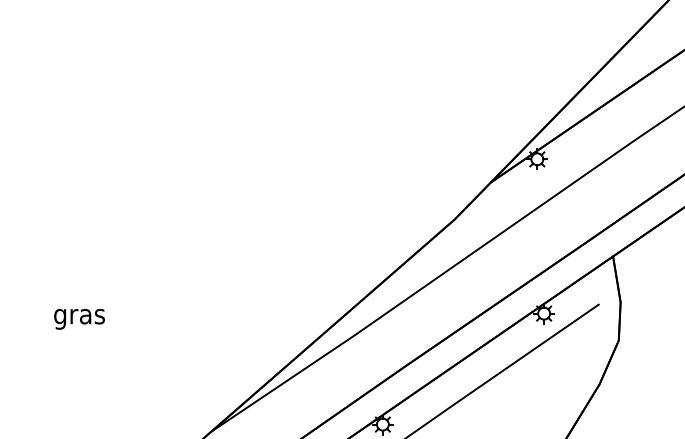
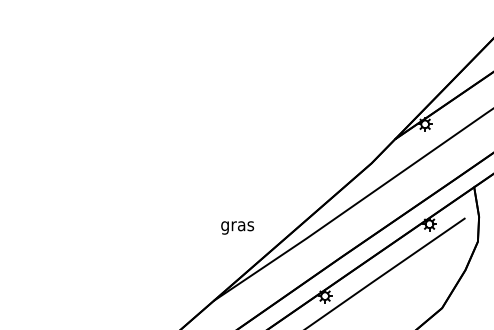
text: (79, 318) -> (237, 227), moved

